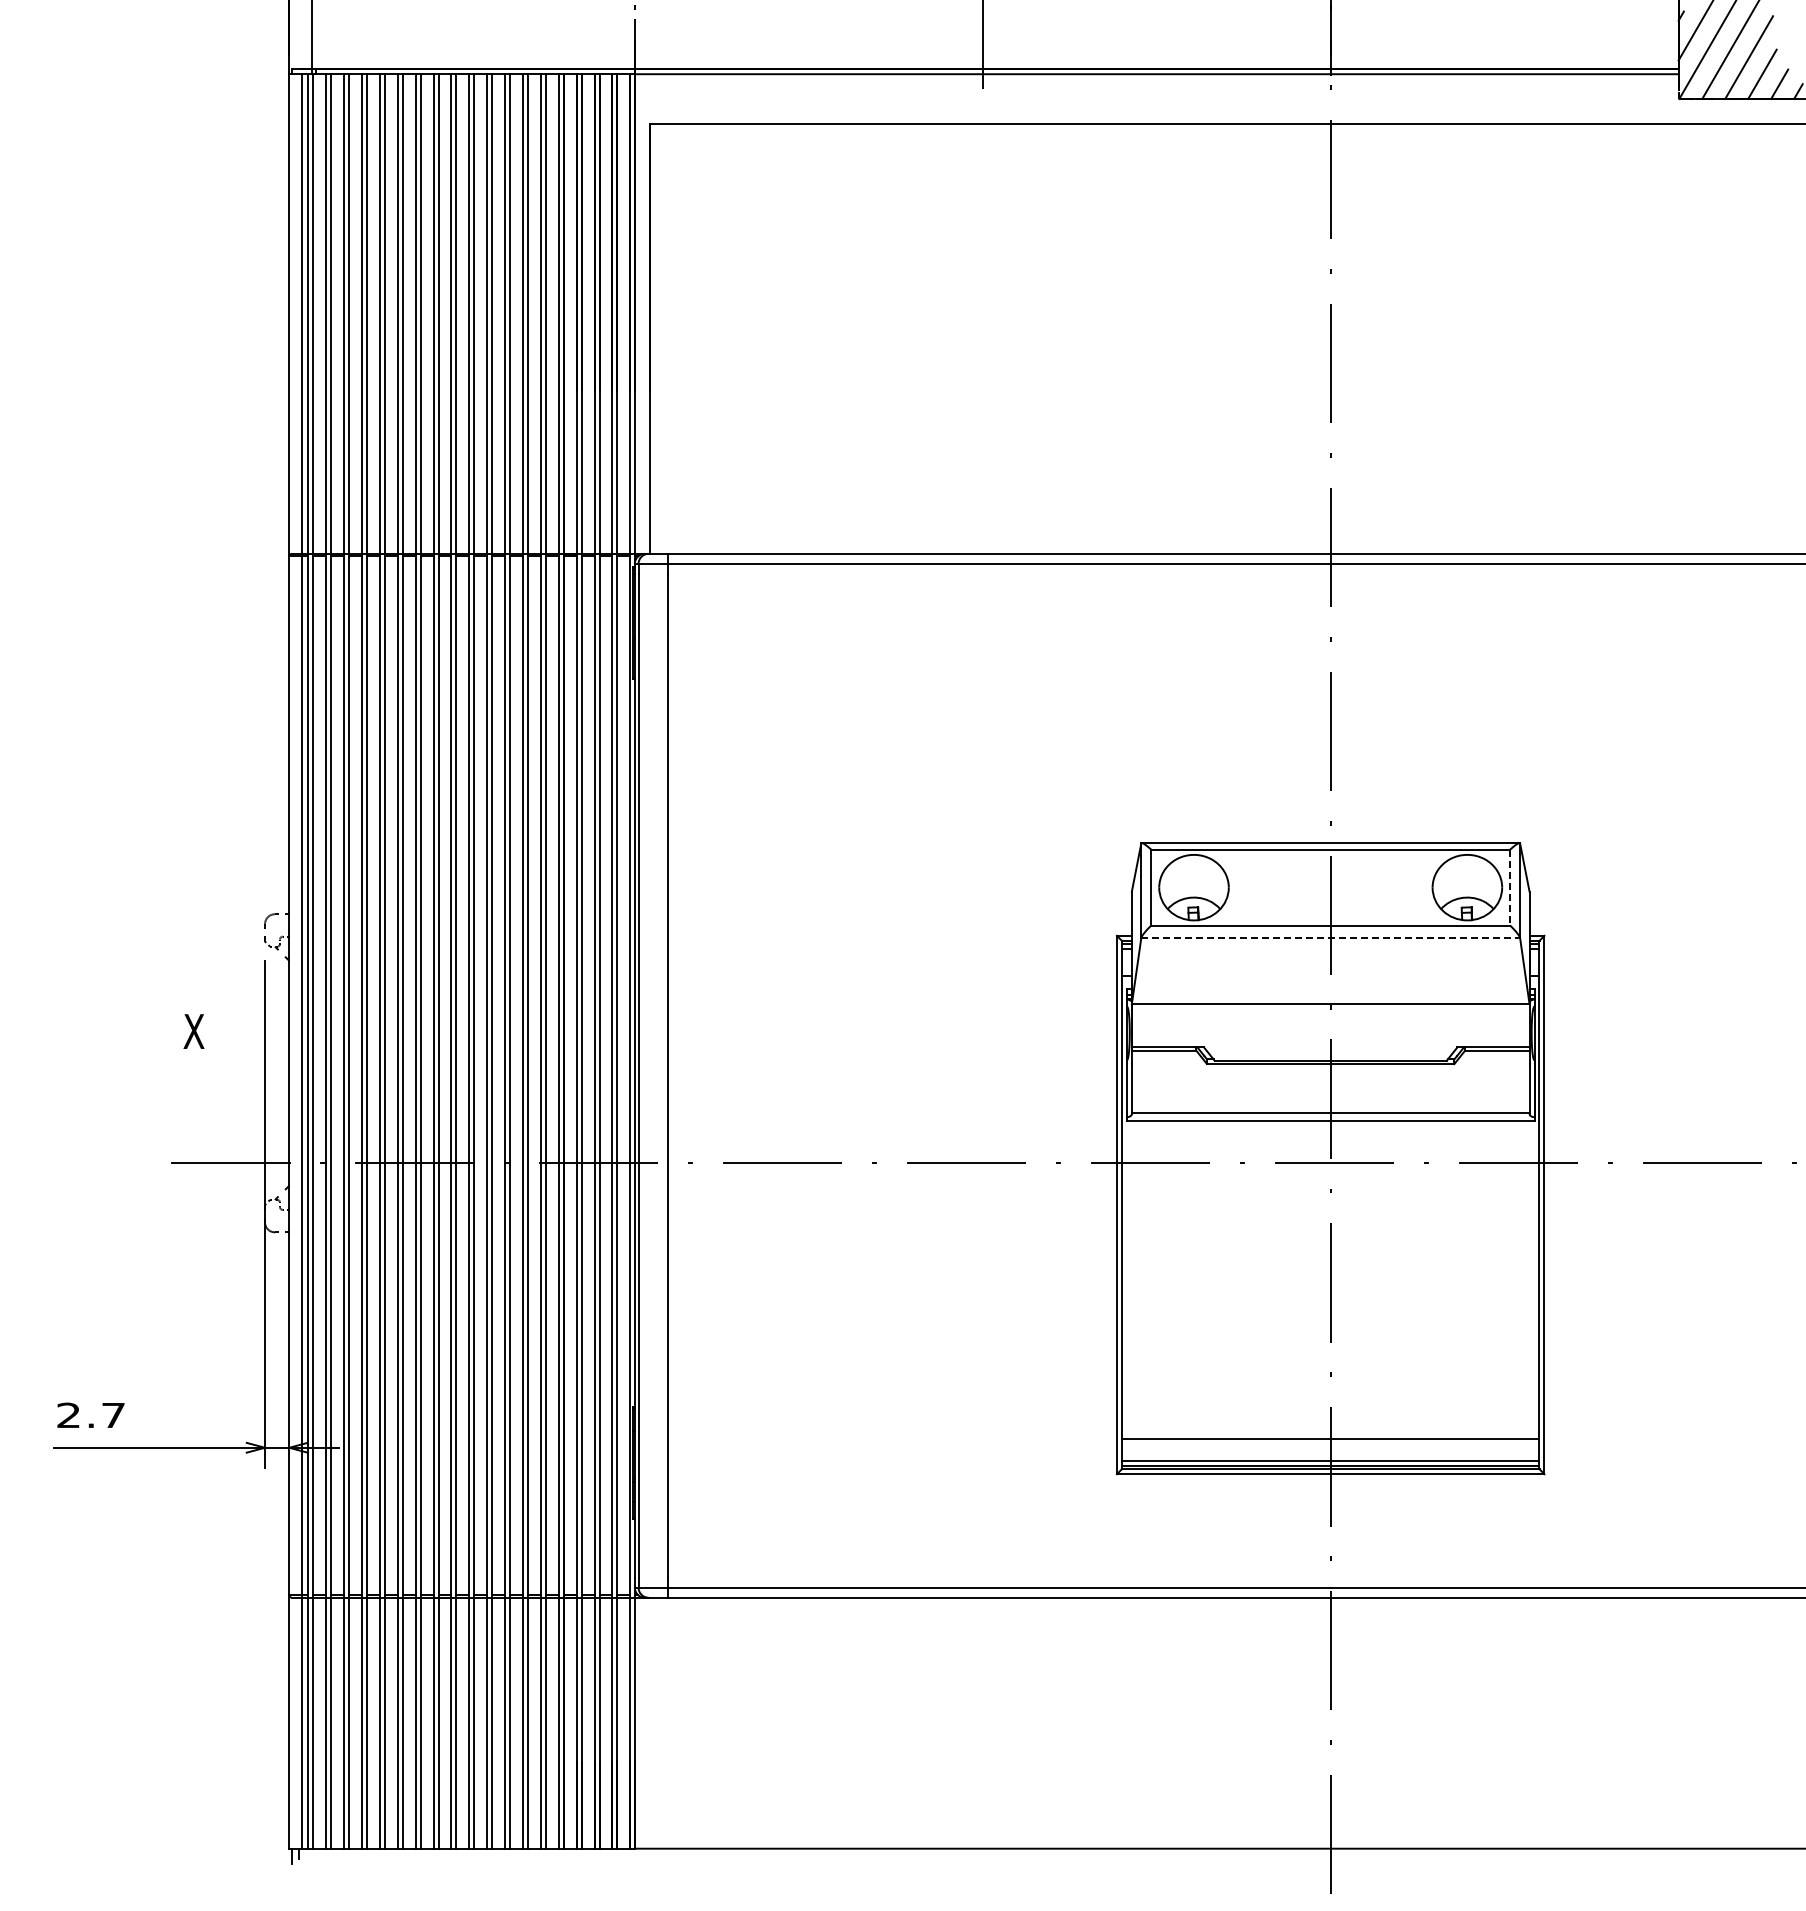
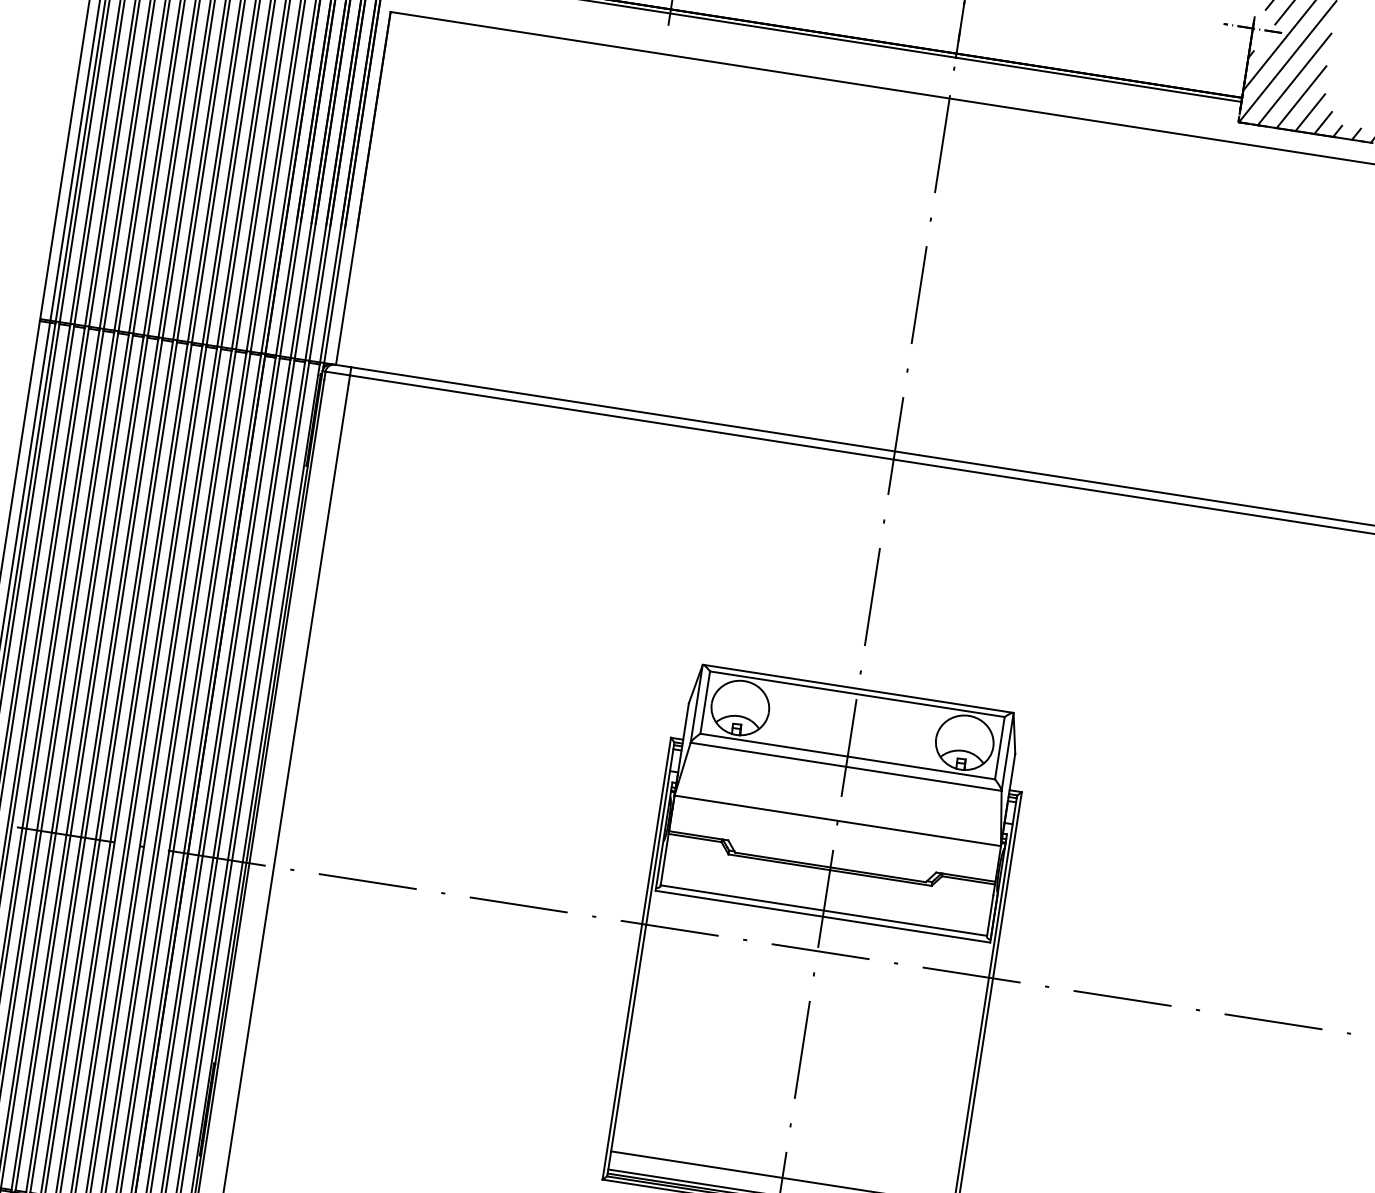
line: (1510, 887) -> (1000, 748), dashed -> solid
line: (1331, 938) -> (846, 767), dashed -> solid

